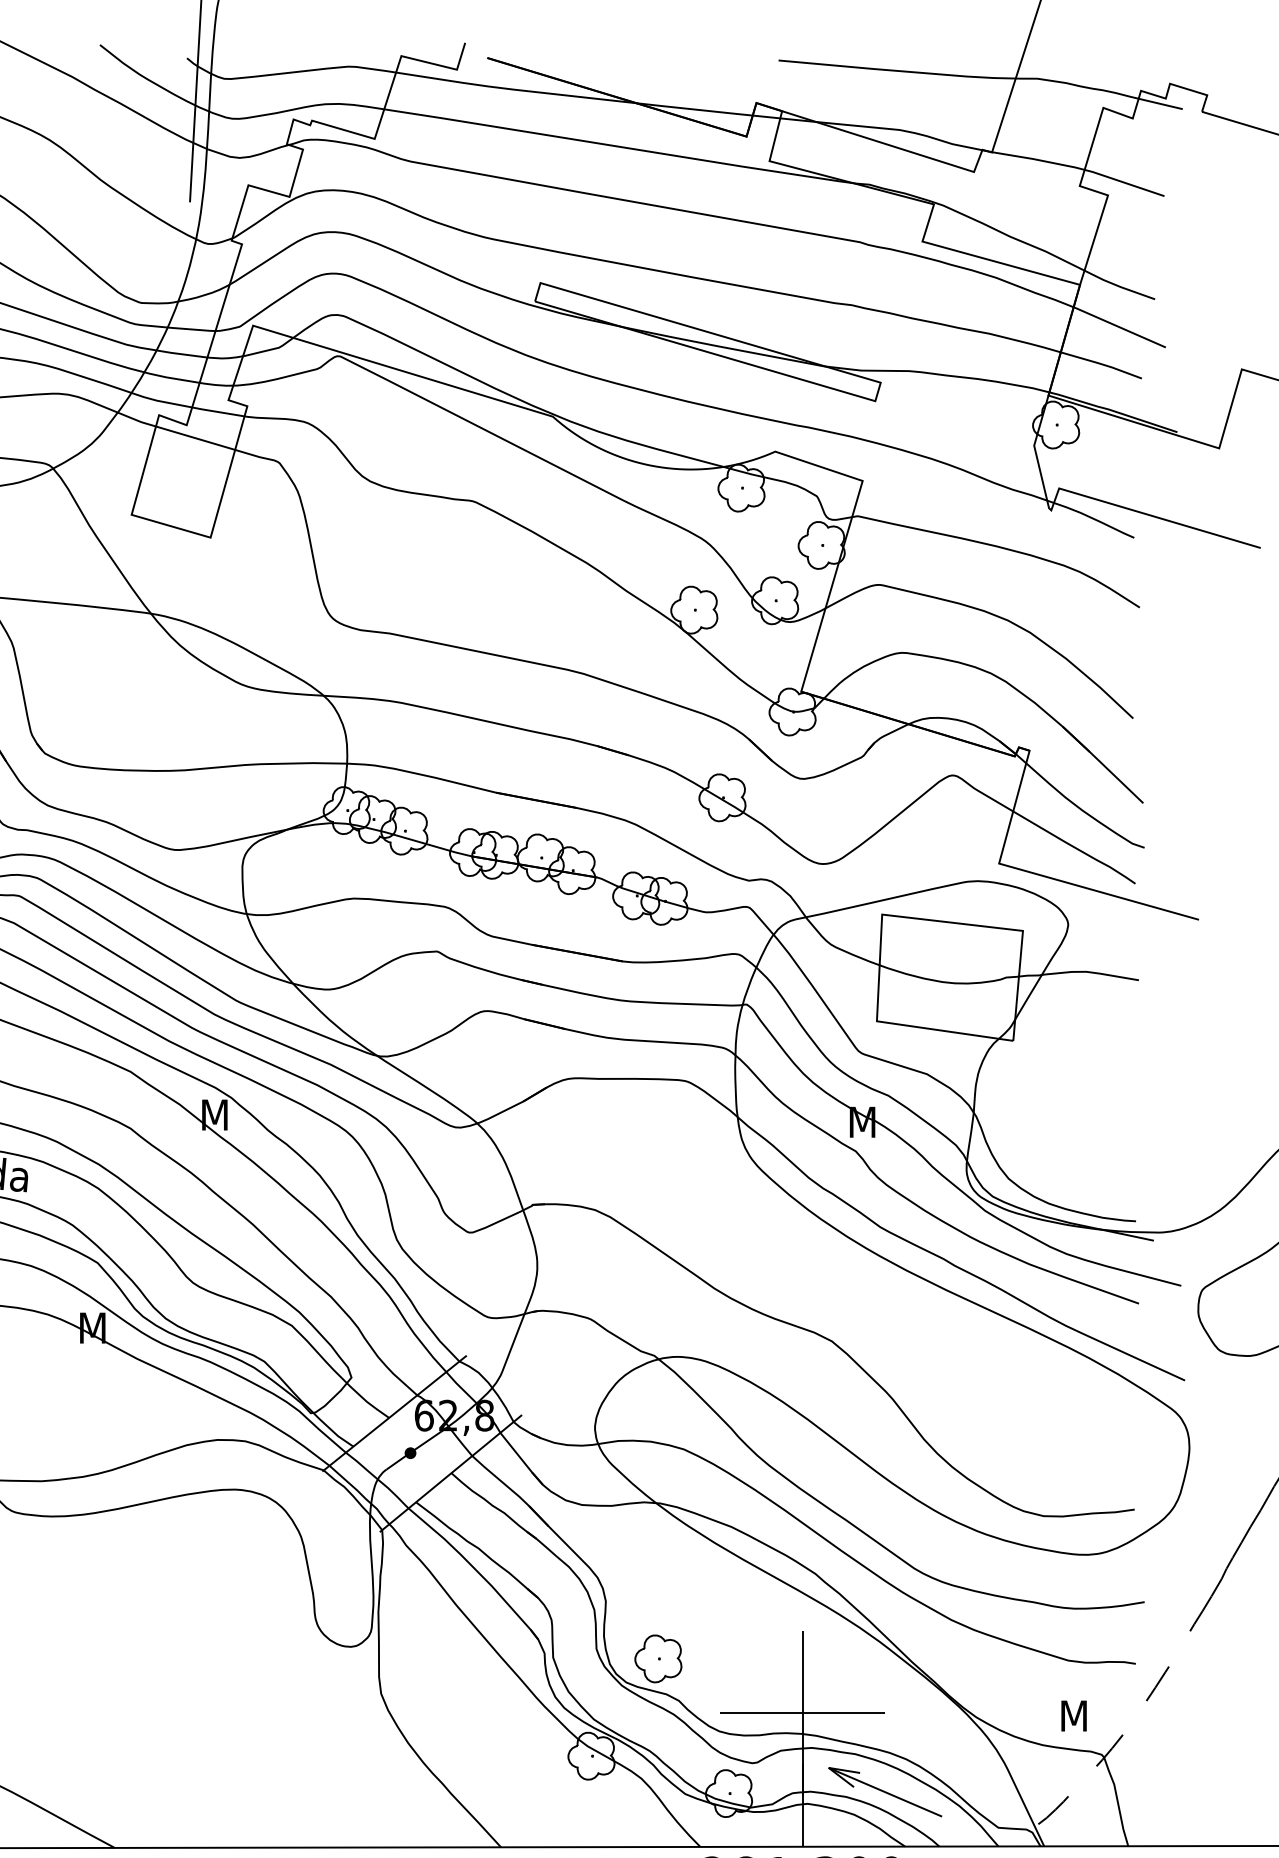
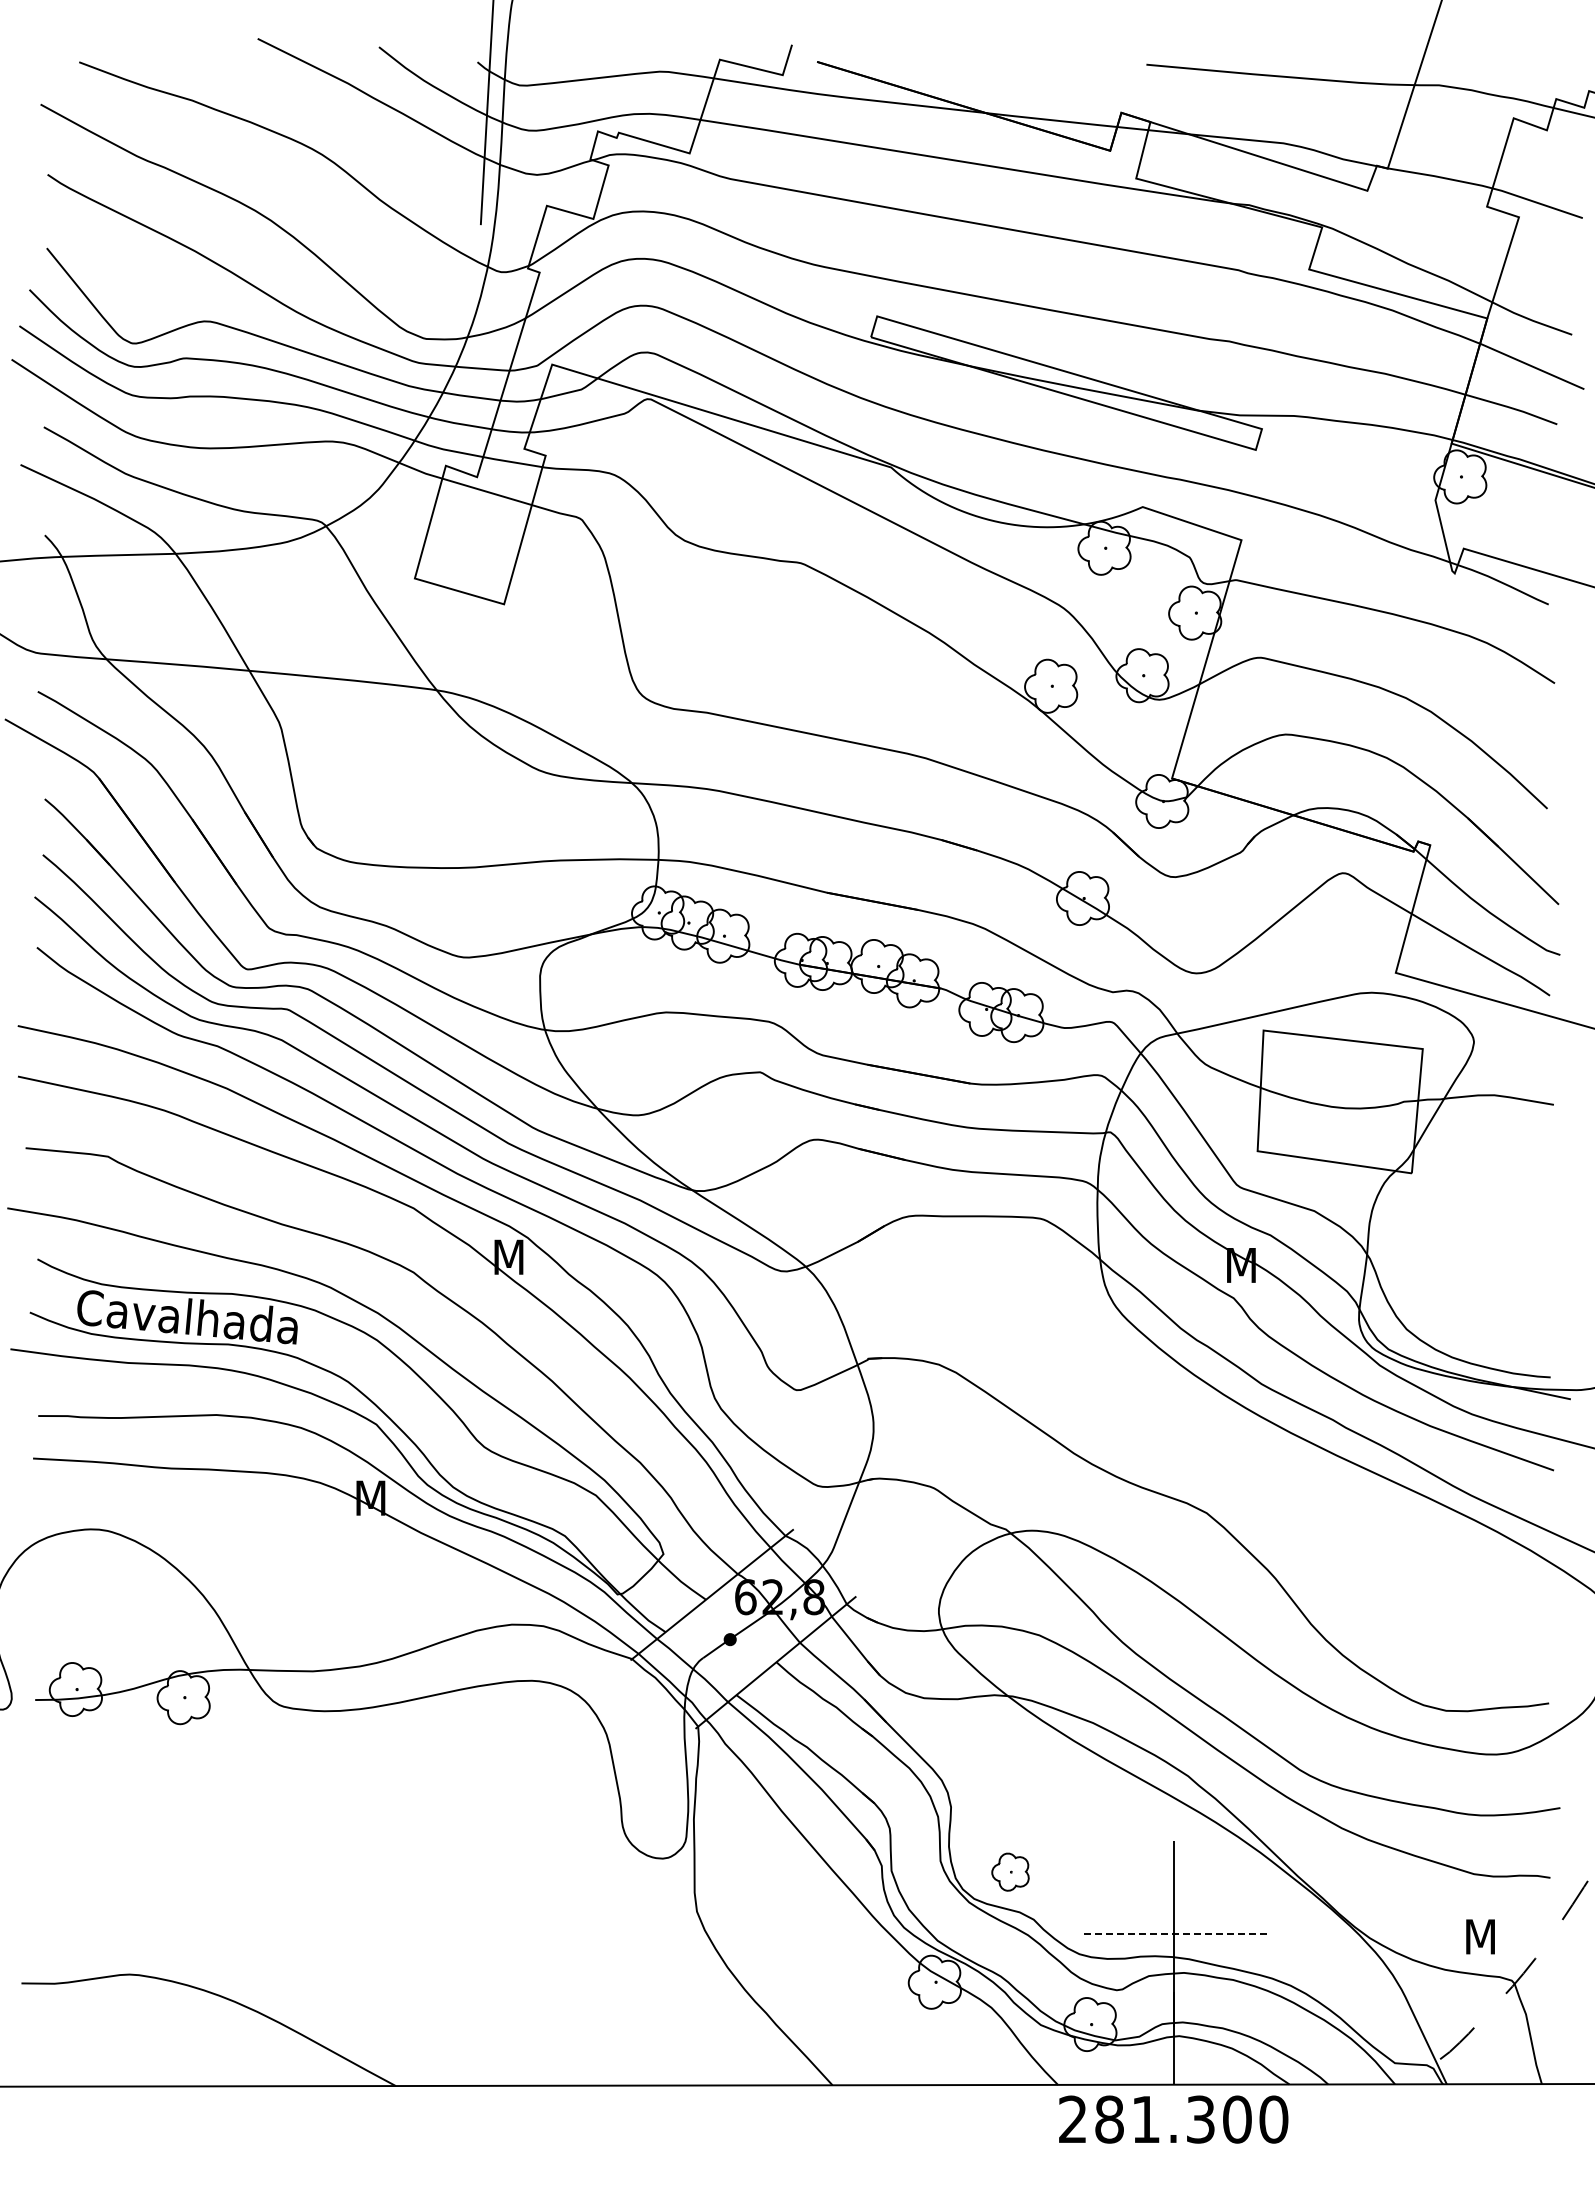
part: (658, 1658) -> (1010, 1871), size x0.7
line: (802, 1713) -> (1173, 1933), solid -> dashed
part: (884, 1791) -> (1266, 2022), removed

